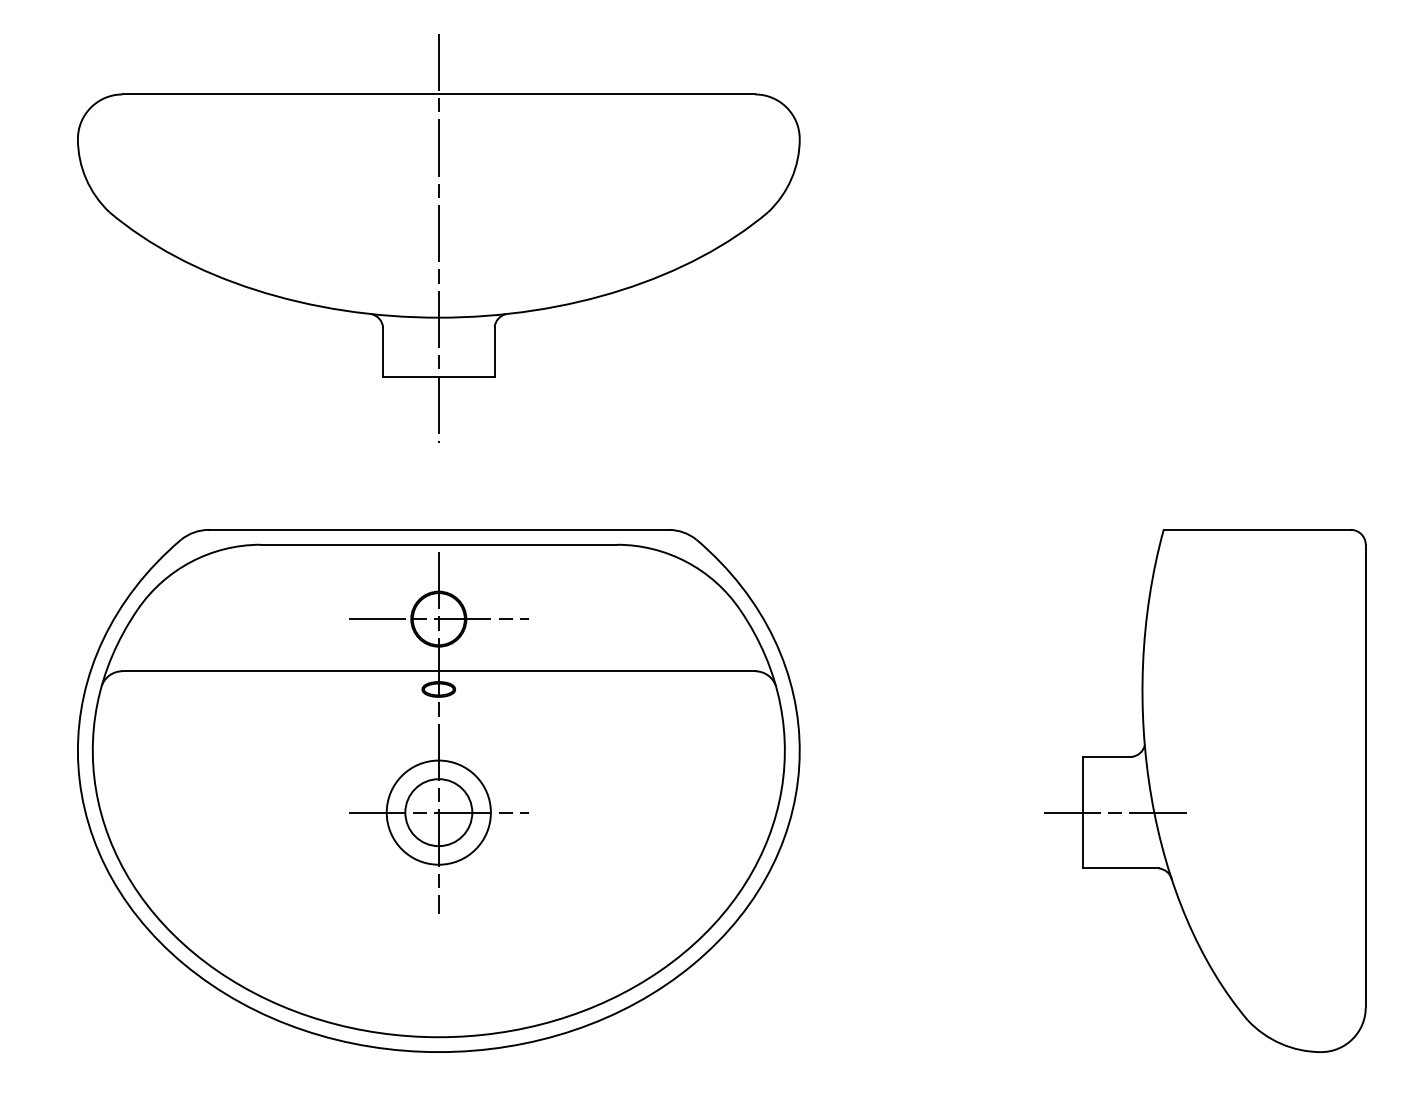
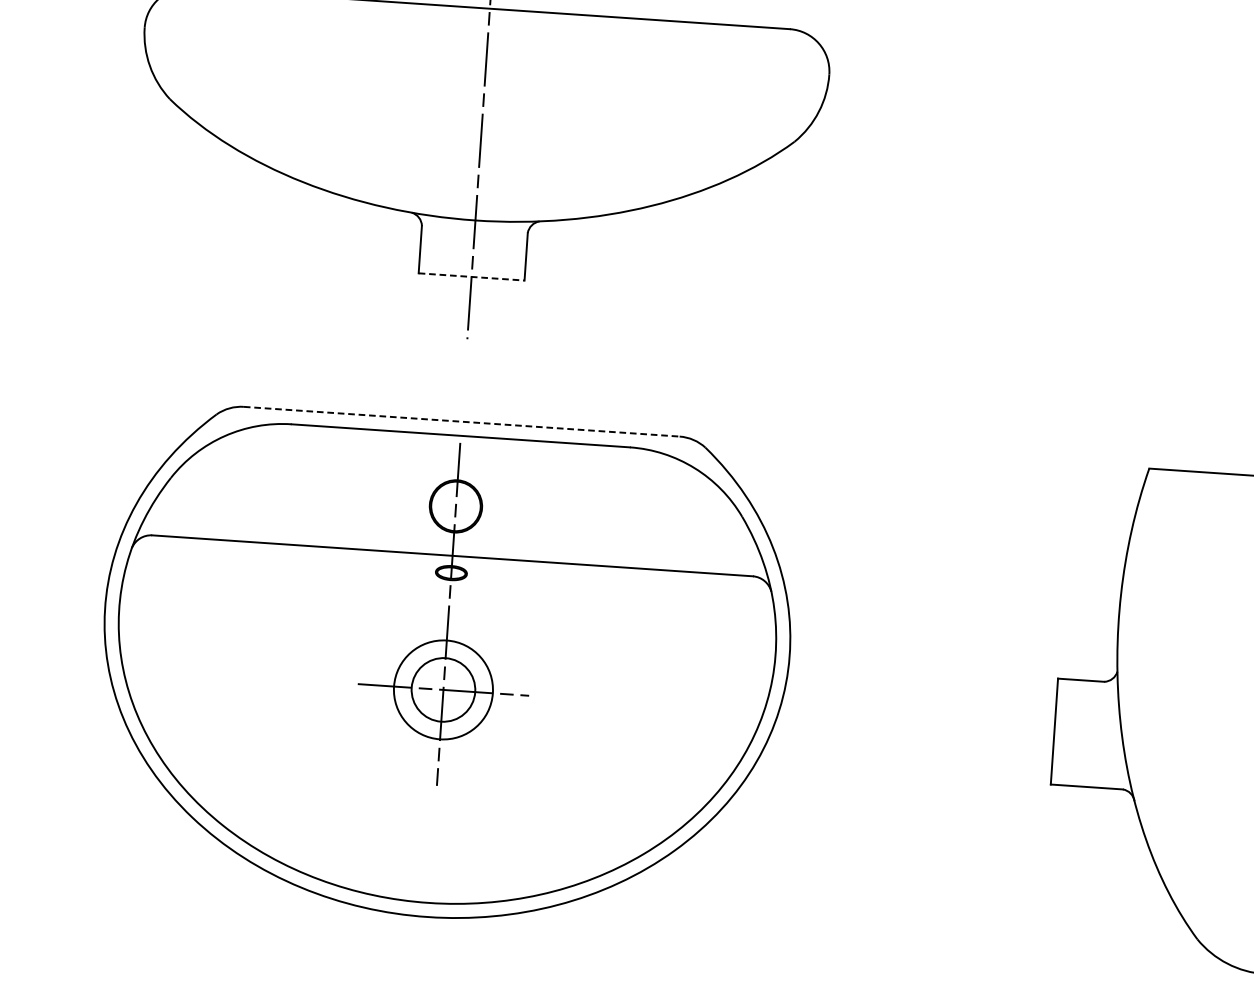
line: (438, 377) -> (471, 277), solid -> dashed
line: (438, 529) -> (461, 421), solid -> dashed
line: (438, 619) -> (455, 506), removed
line: (1116, 812) -> (1086, 733), removed

